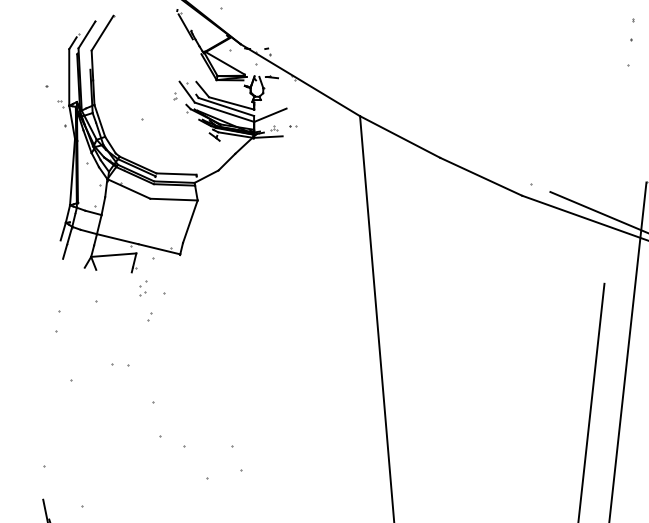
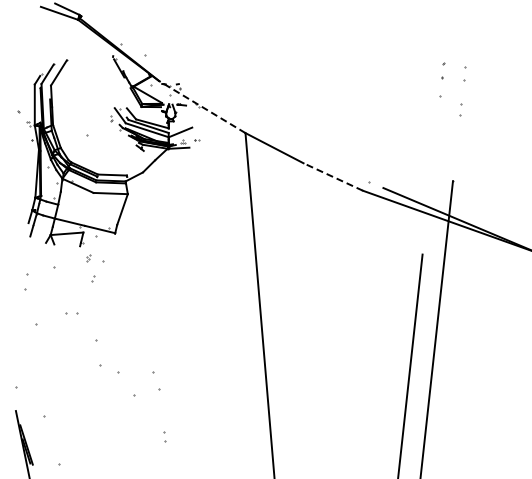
line: (300, 80) -> (202, 107), solid -> dashed
line: (481, 177) -> (333, 177), solid -> dashed
part: (143, 287) -> (88, 257), size x0.6

